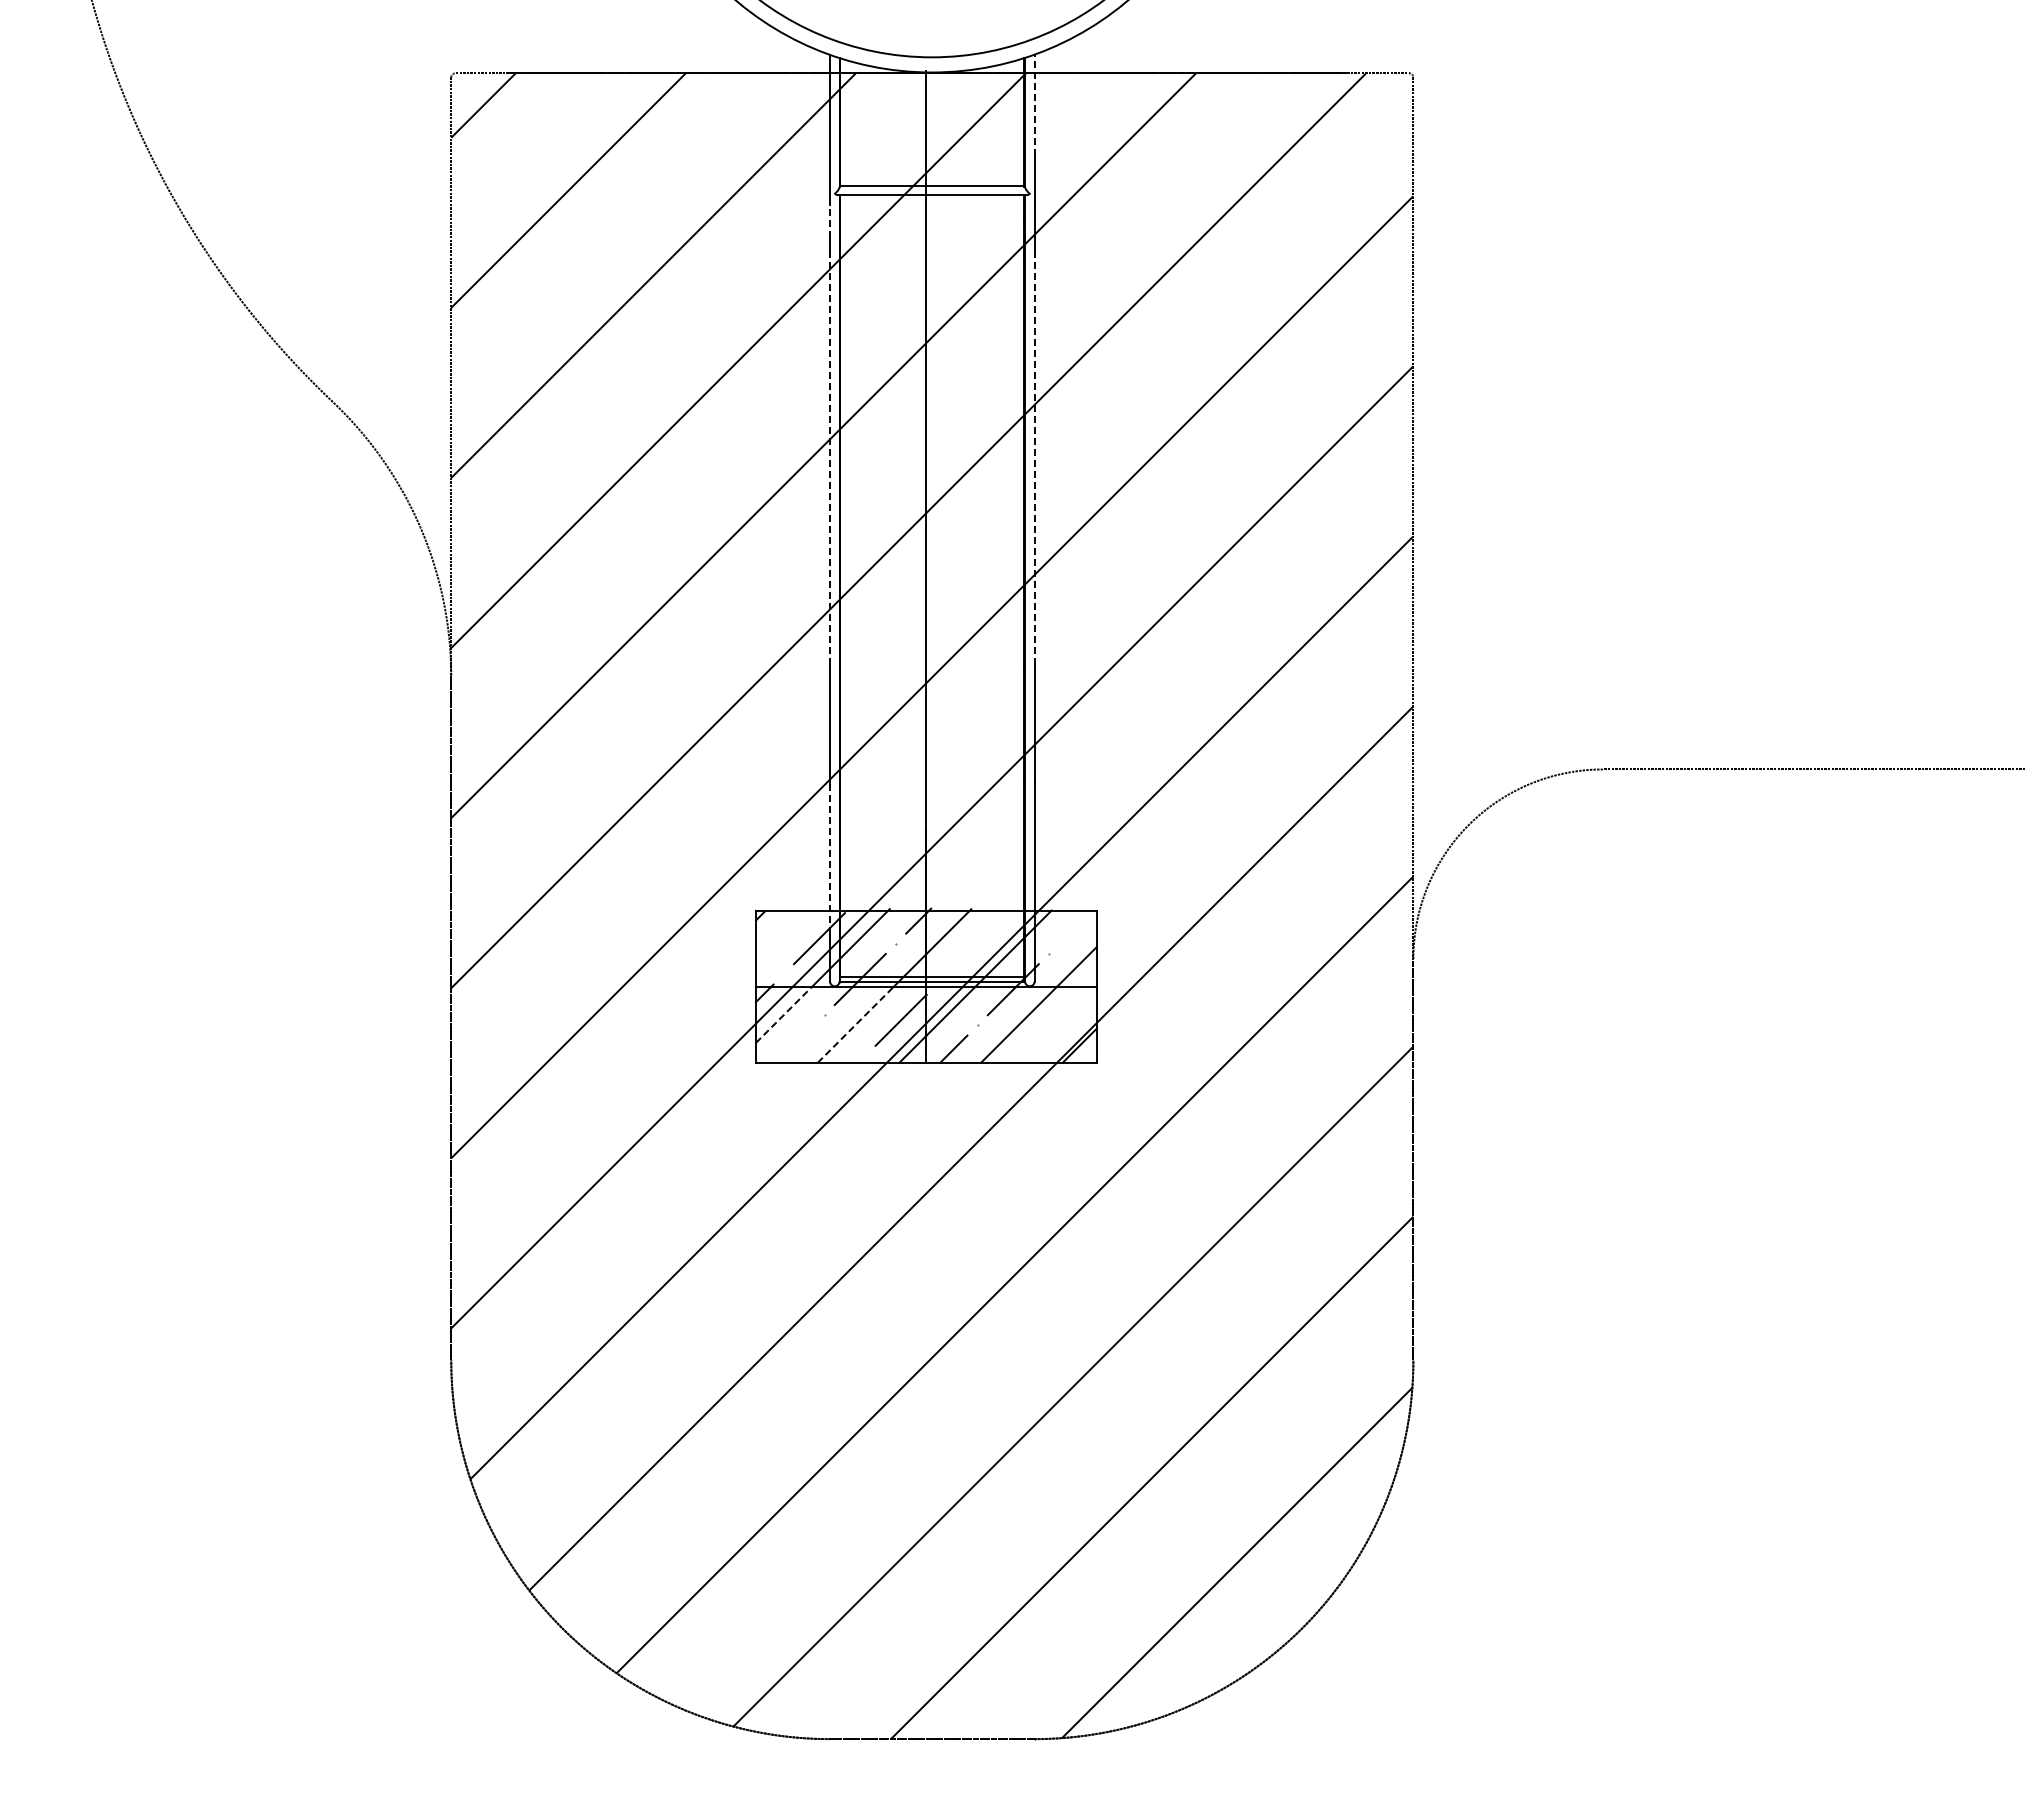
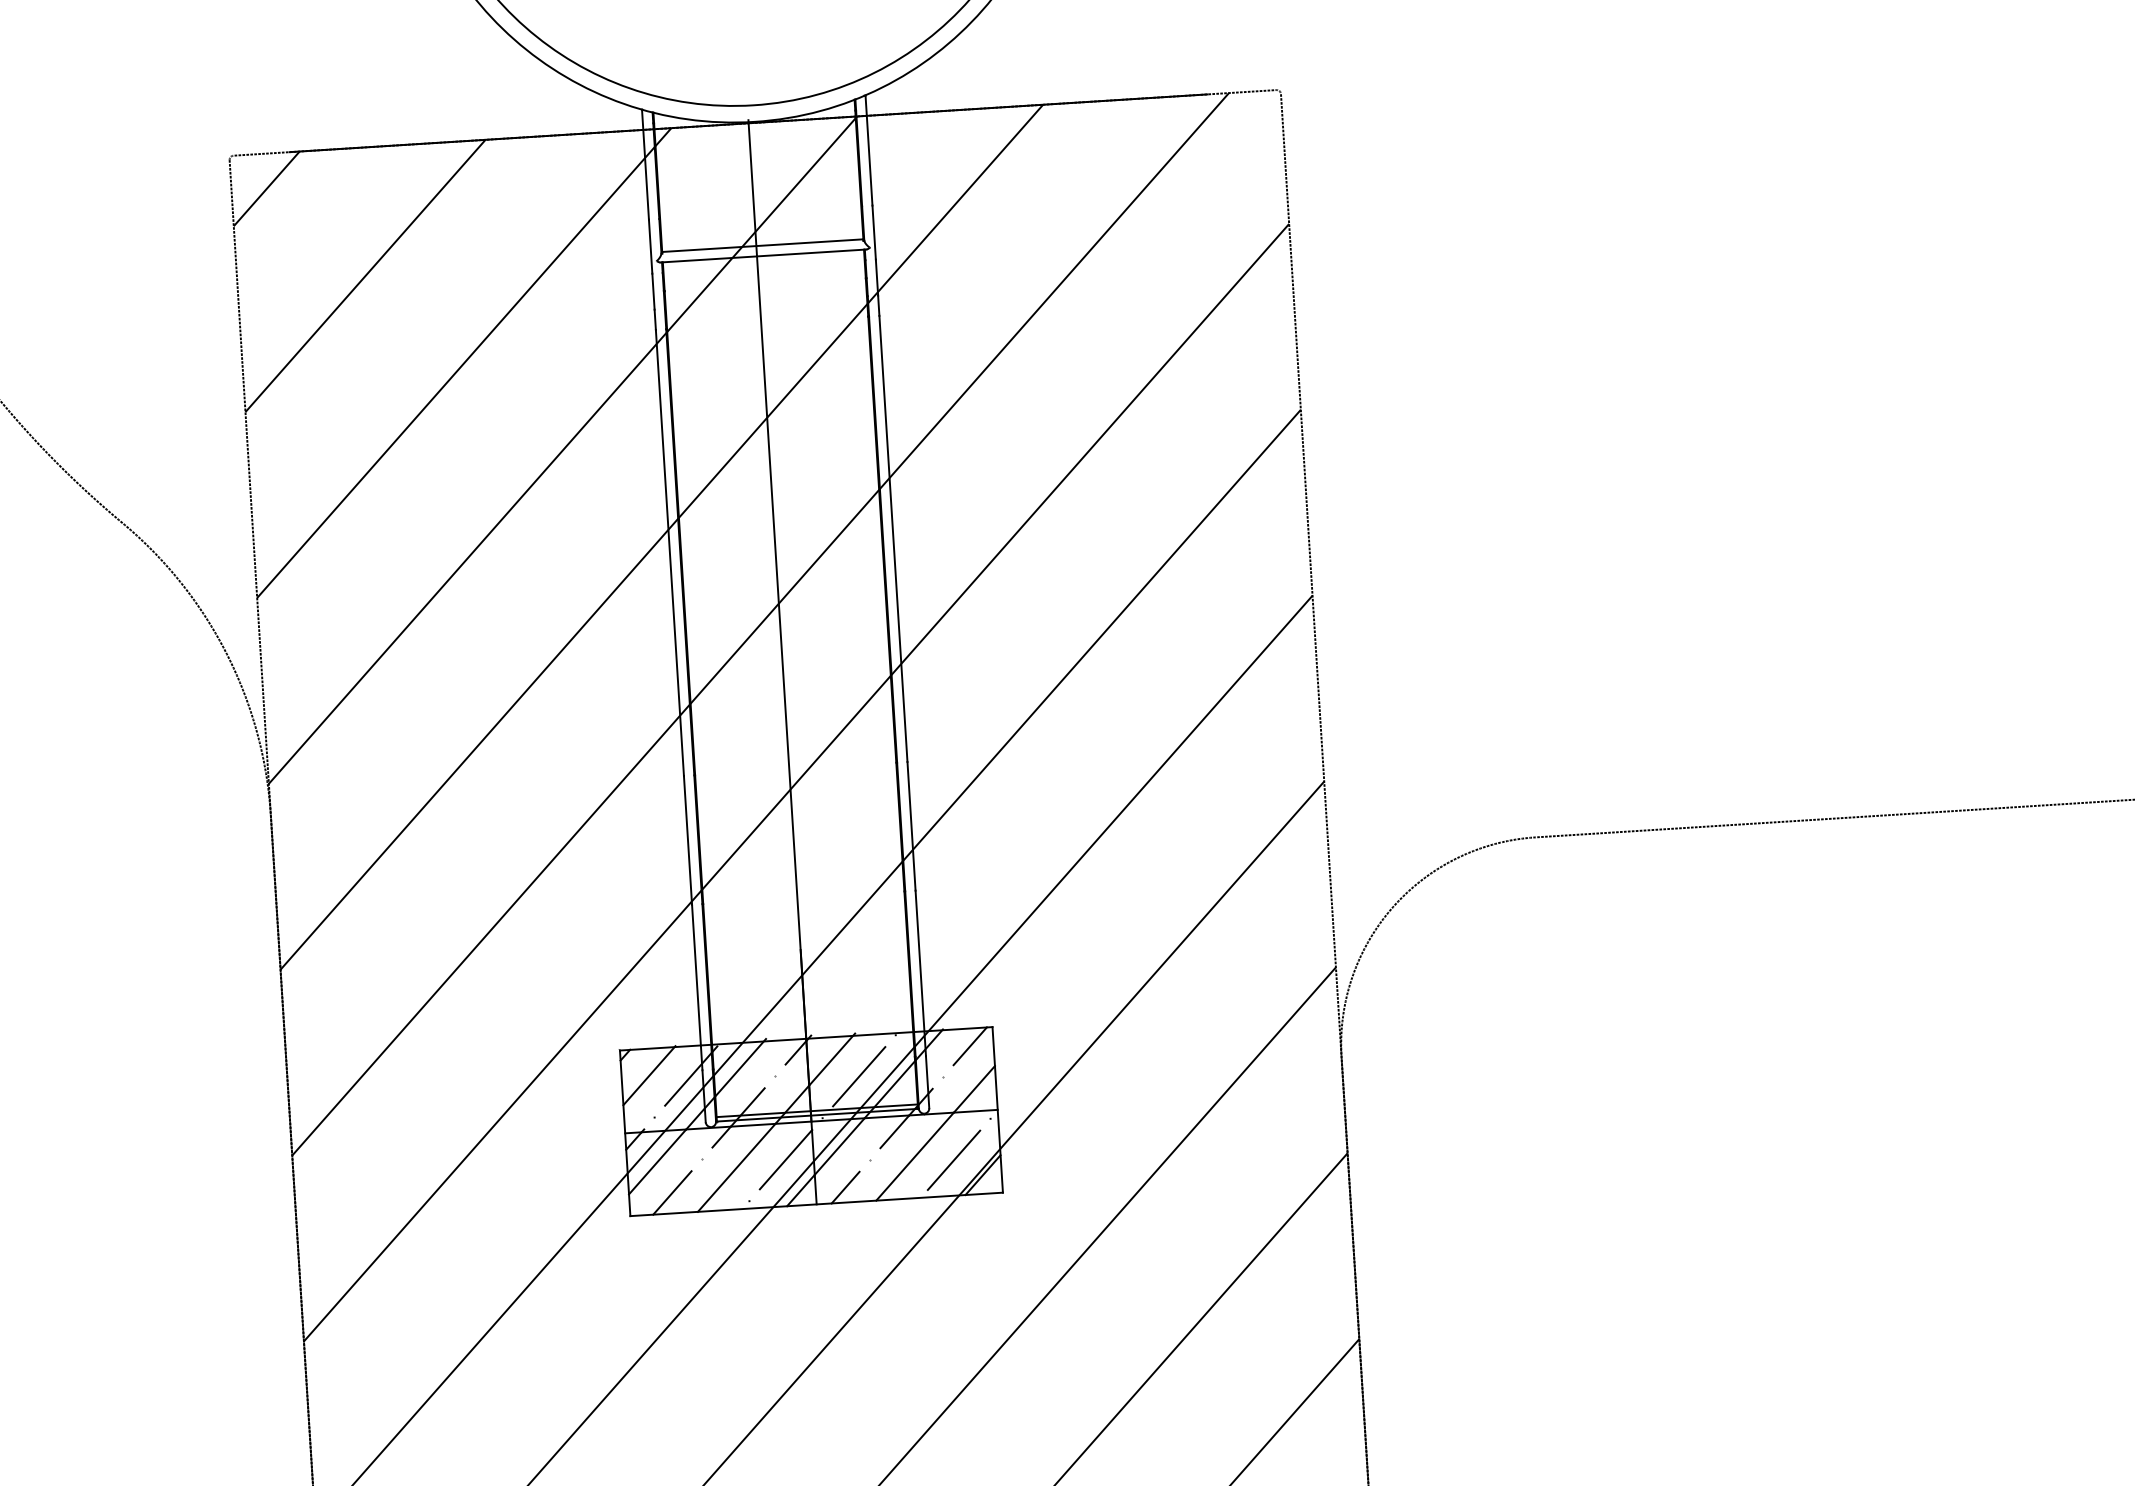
line: (1034, 104) -> (868, 149), dashed -> solid
line: (830, 220) -> (653, 290), dashed -> solid
line: (830, 460) -> (670, 552), dashed -> solid
line: (1034, 460) -> (893, 538), dashed -> solid
line: (830, 858) -> (697, 987), dashed -> solid
line: (1075, 927) -> (970, 1046), added
line: (781, 935) -> (649, 1075), added
line: (972, 948) -> (859, 1076), added
line: (783, 1014) -> (657, 1161), dashed -> solid
line: (855, 1024) -> (736, 1167), dashed -> solid
line: (1053, 1030) -> (953, 1160), added
line: (795, 1043) -> (672, 1192), added

